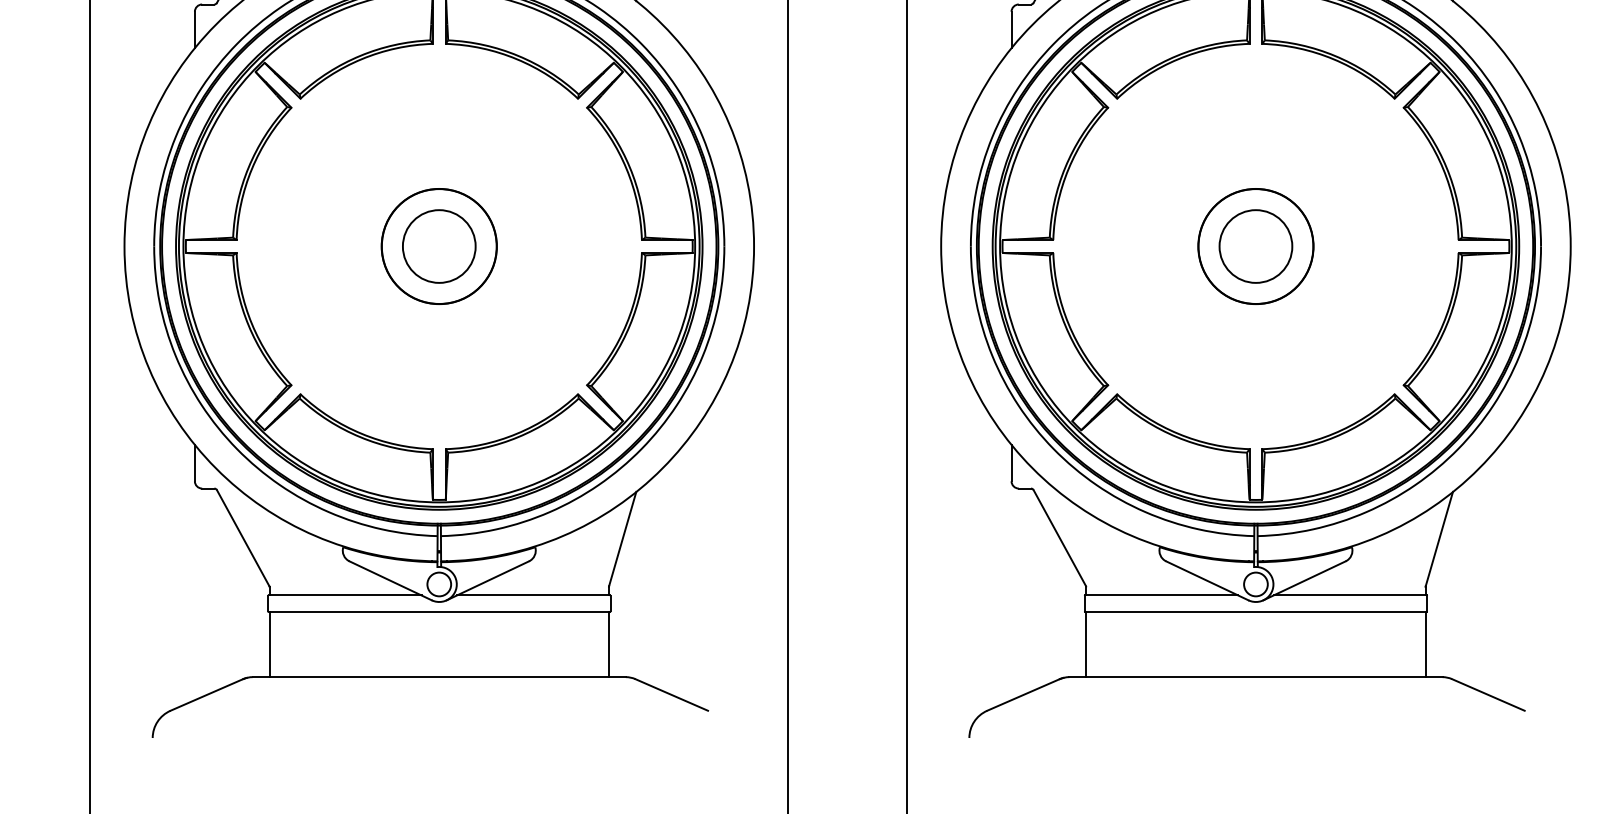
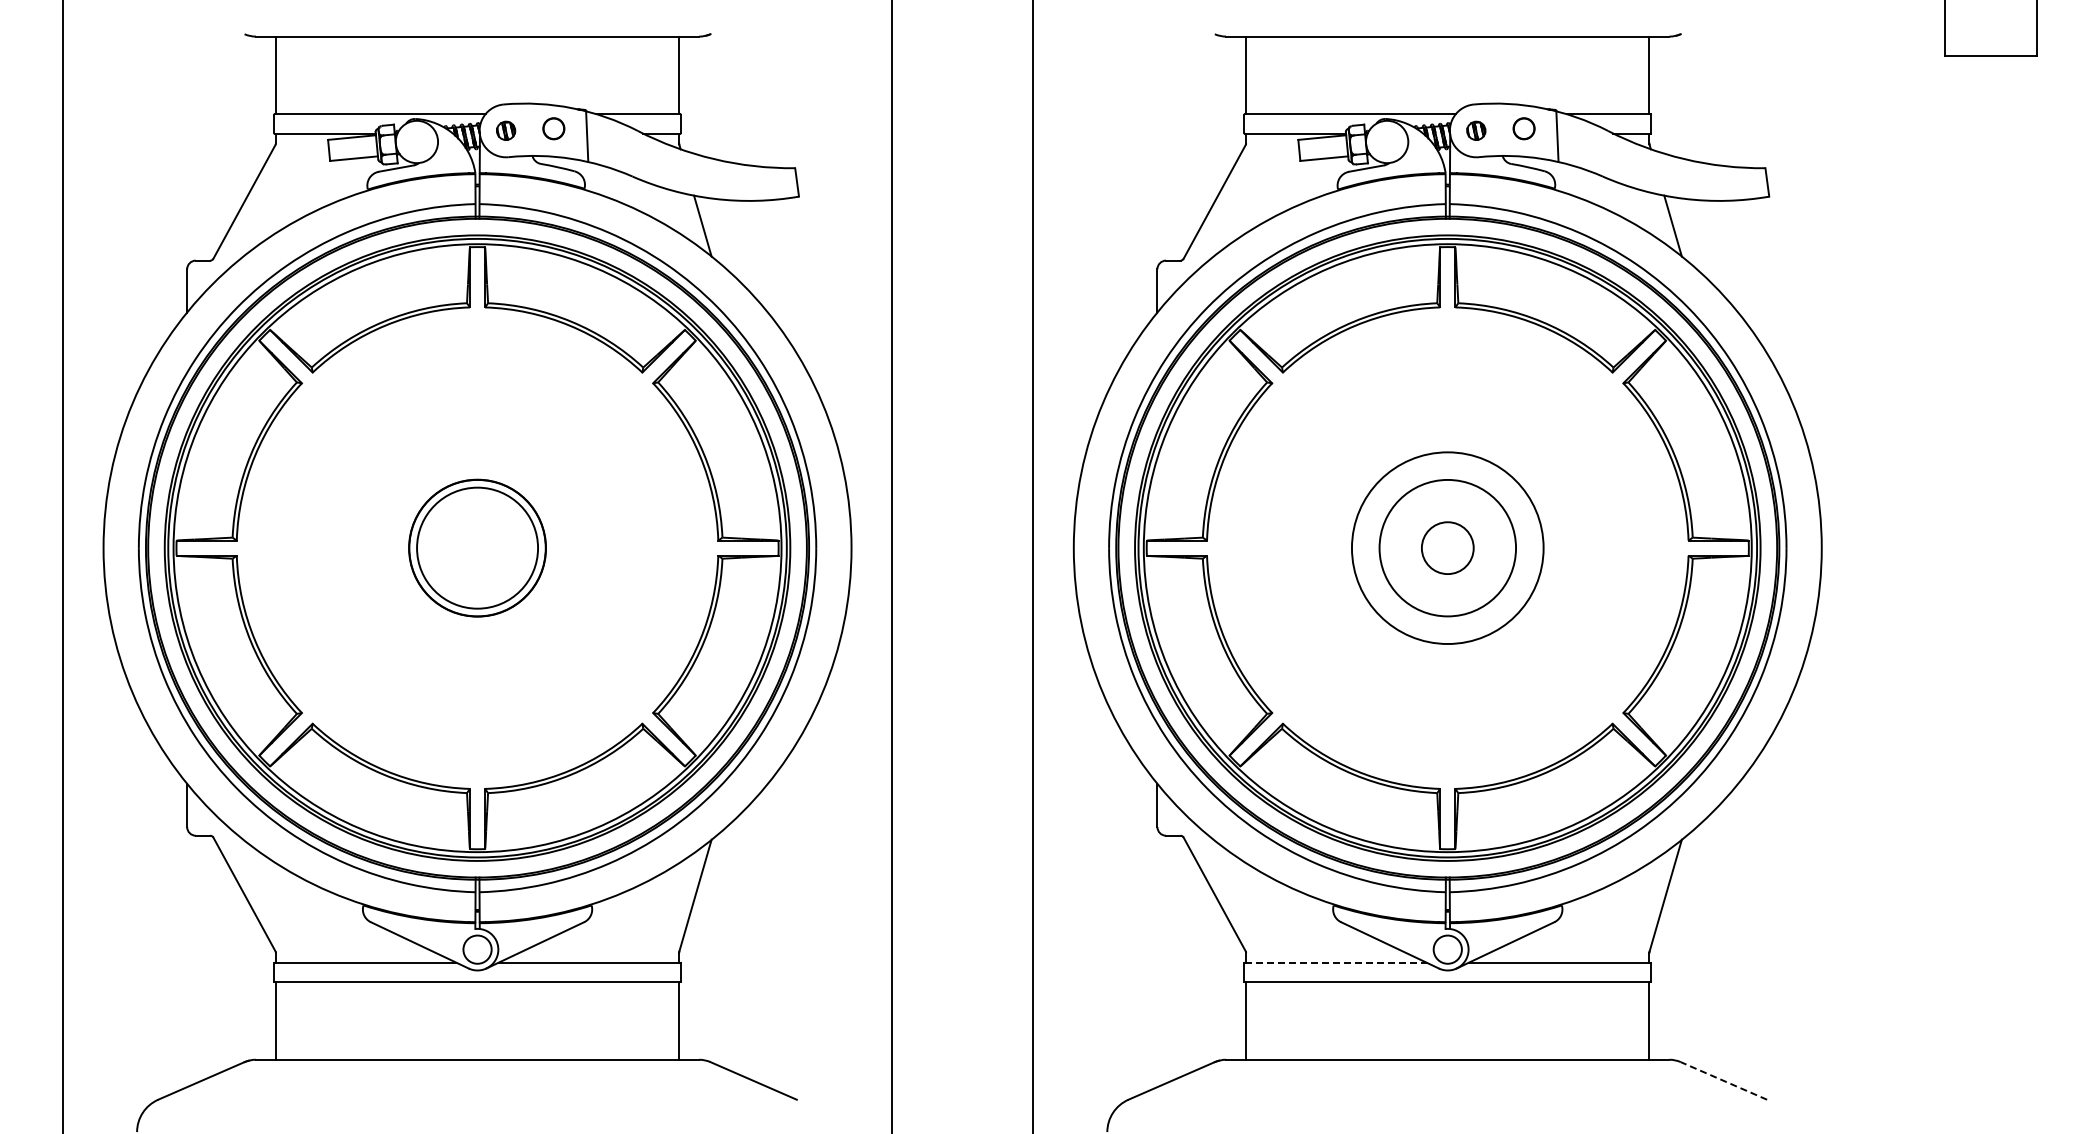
circle: (439, 245) -> (477, 547), size x1.4
circle: (1255, 245) -> (1447, 547), size x0.6
circle: (1255, 245) -> (1447, 547), size x1.4
line: (1161, 595) -> (1335, 962), solid -> dashed
line: (1488, 694) -> (1723, 1080), solid -> dashed

